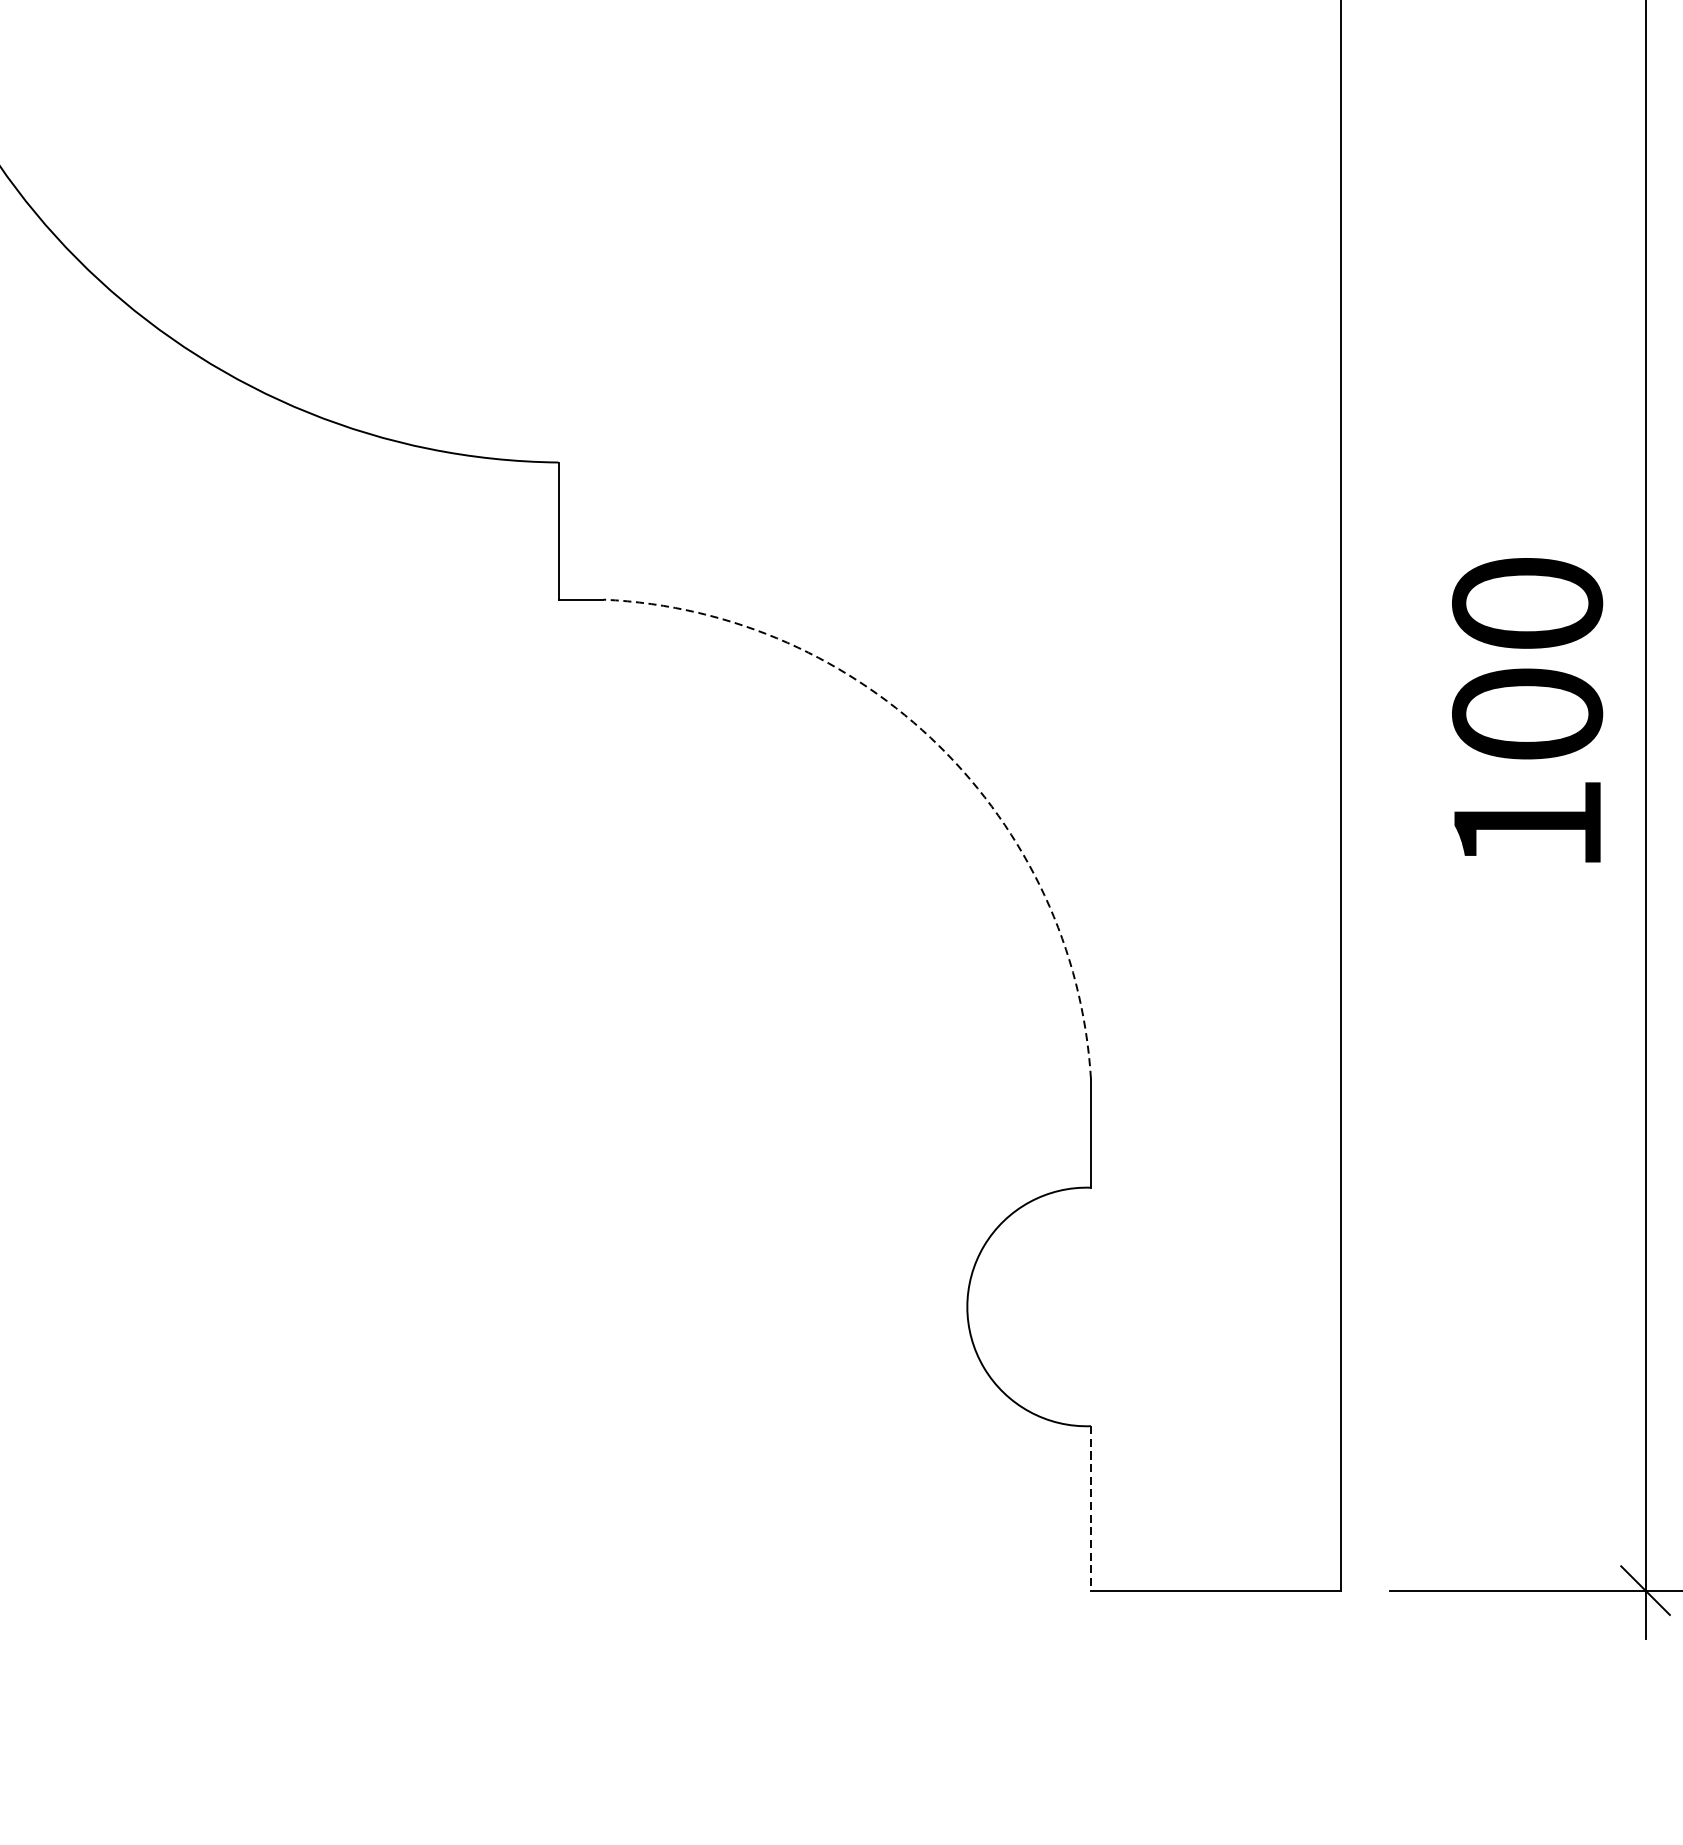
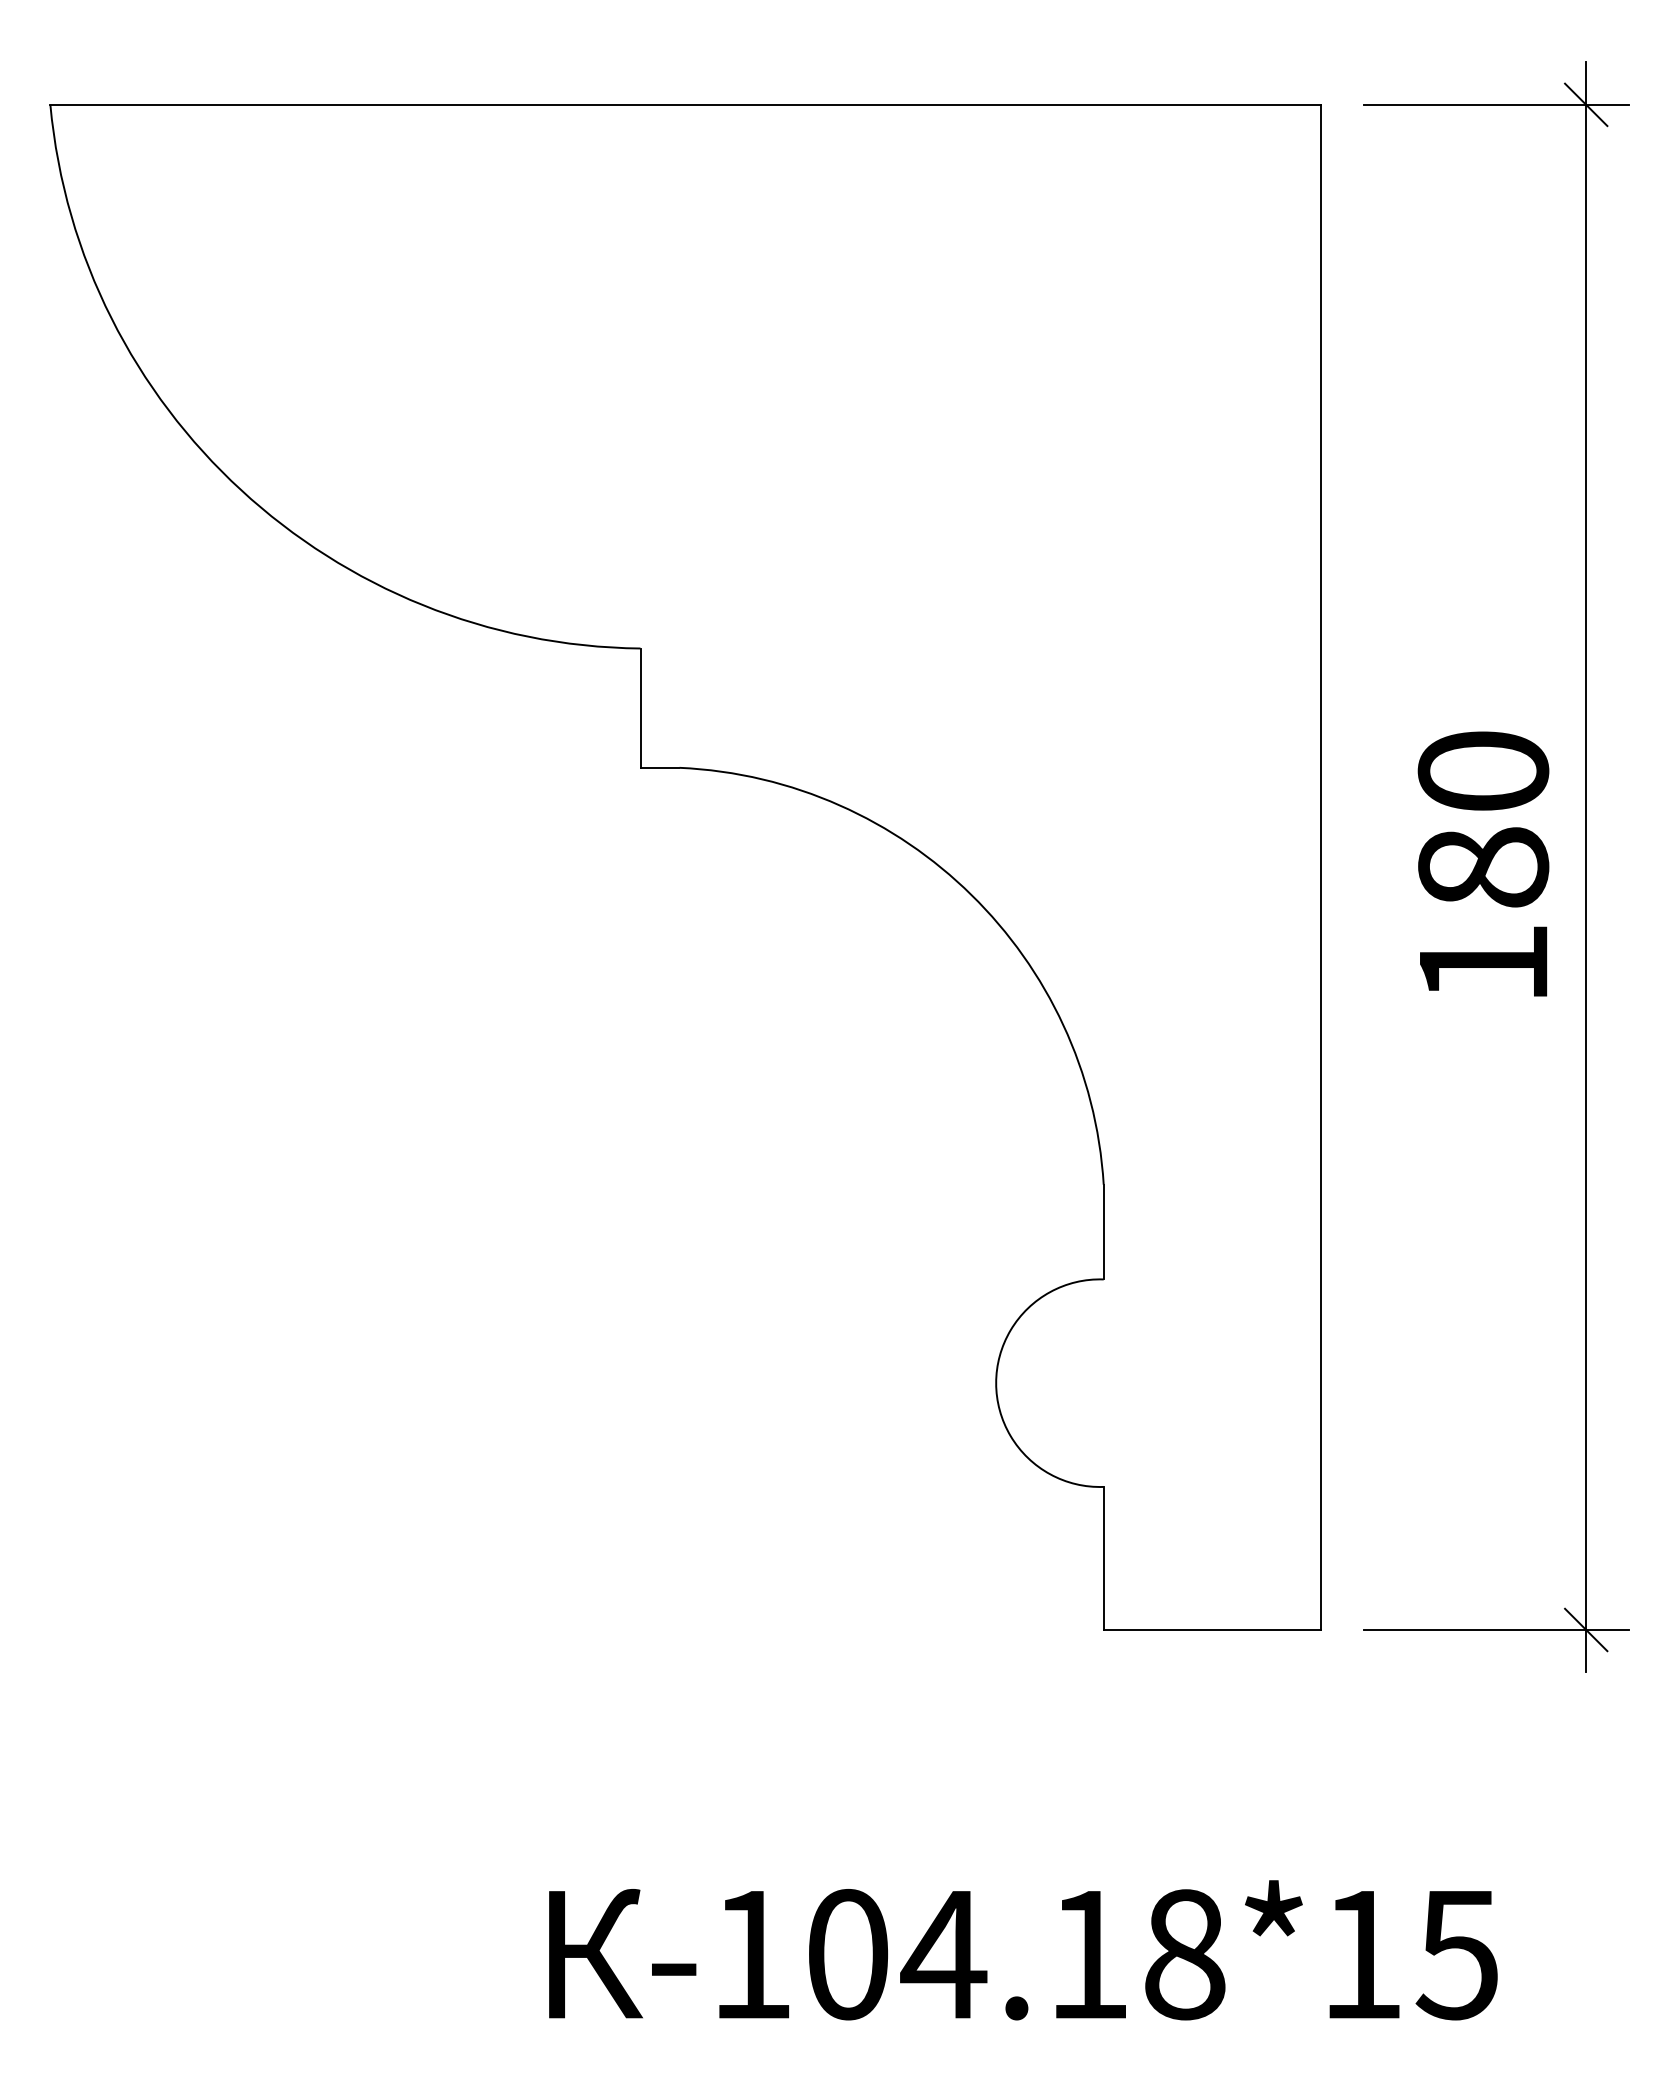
text: (1527, 714) -> (1483, 867), 100 -> 180
arc: (938, 745) -> (971, 894), dashed -> solid
line: (1090, 1508) -> (1103, 1558), dashed -> solid

